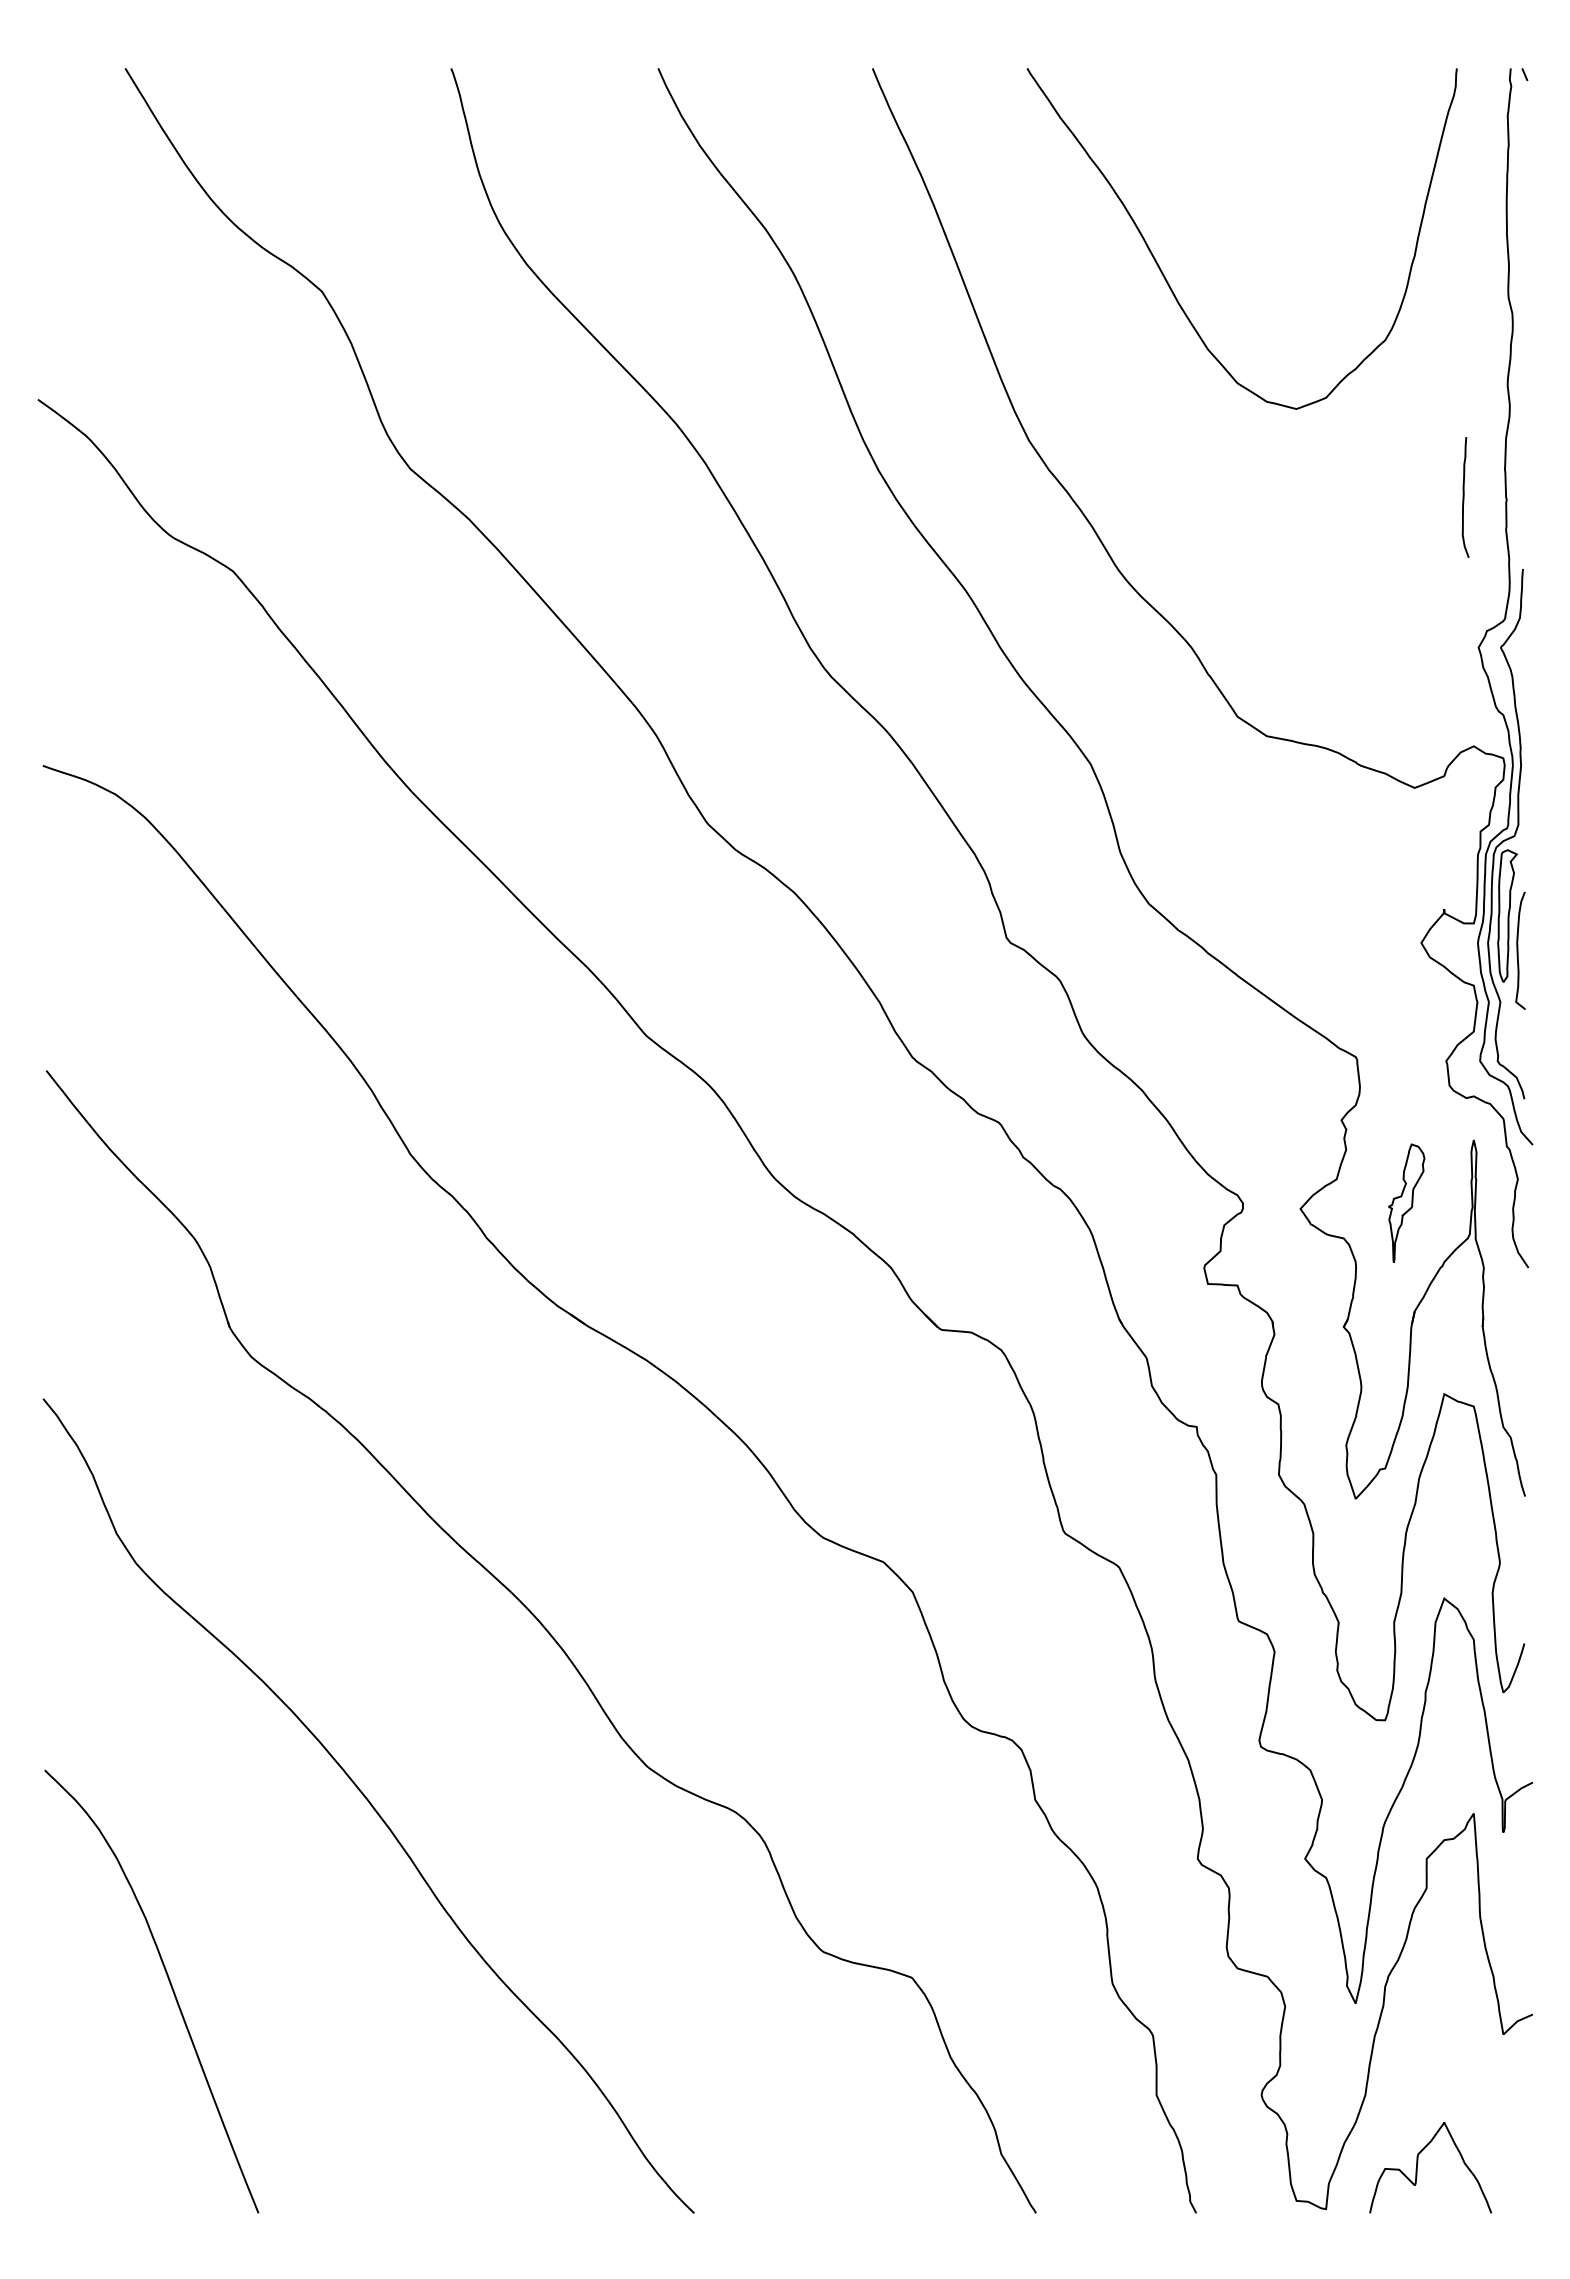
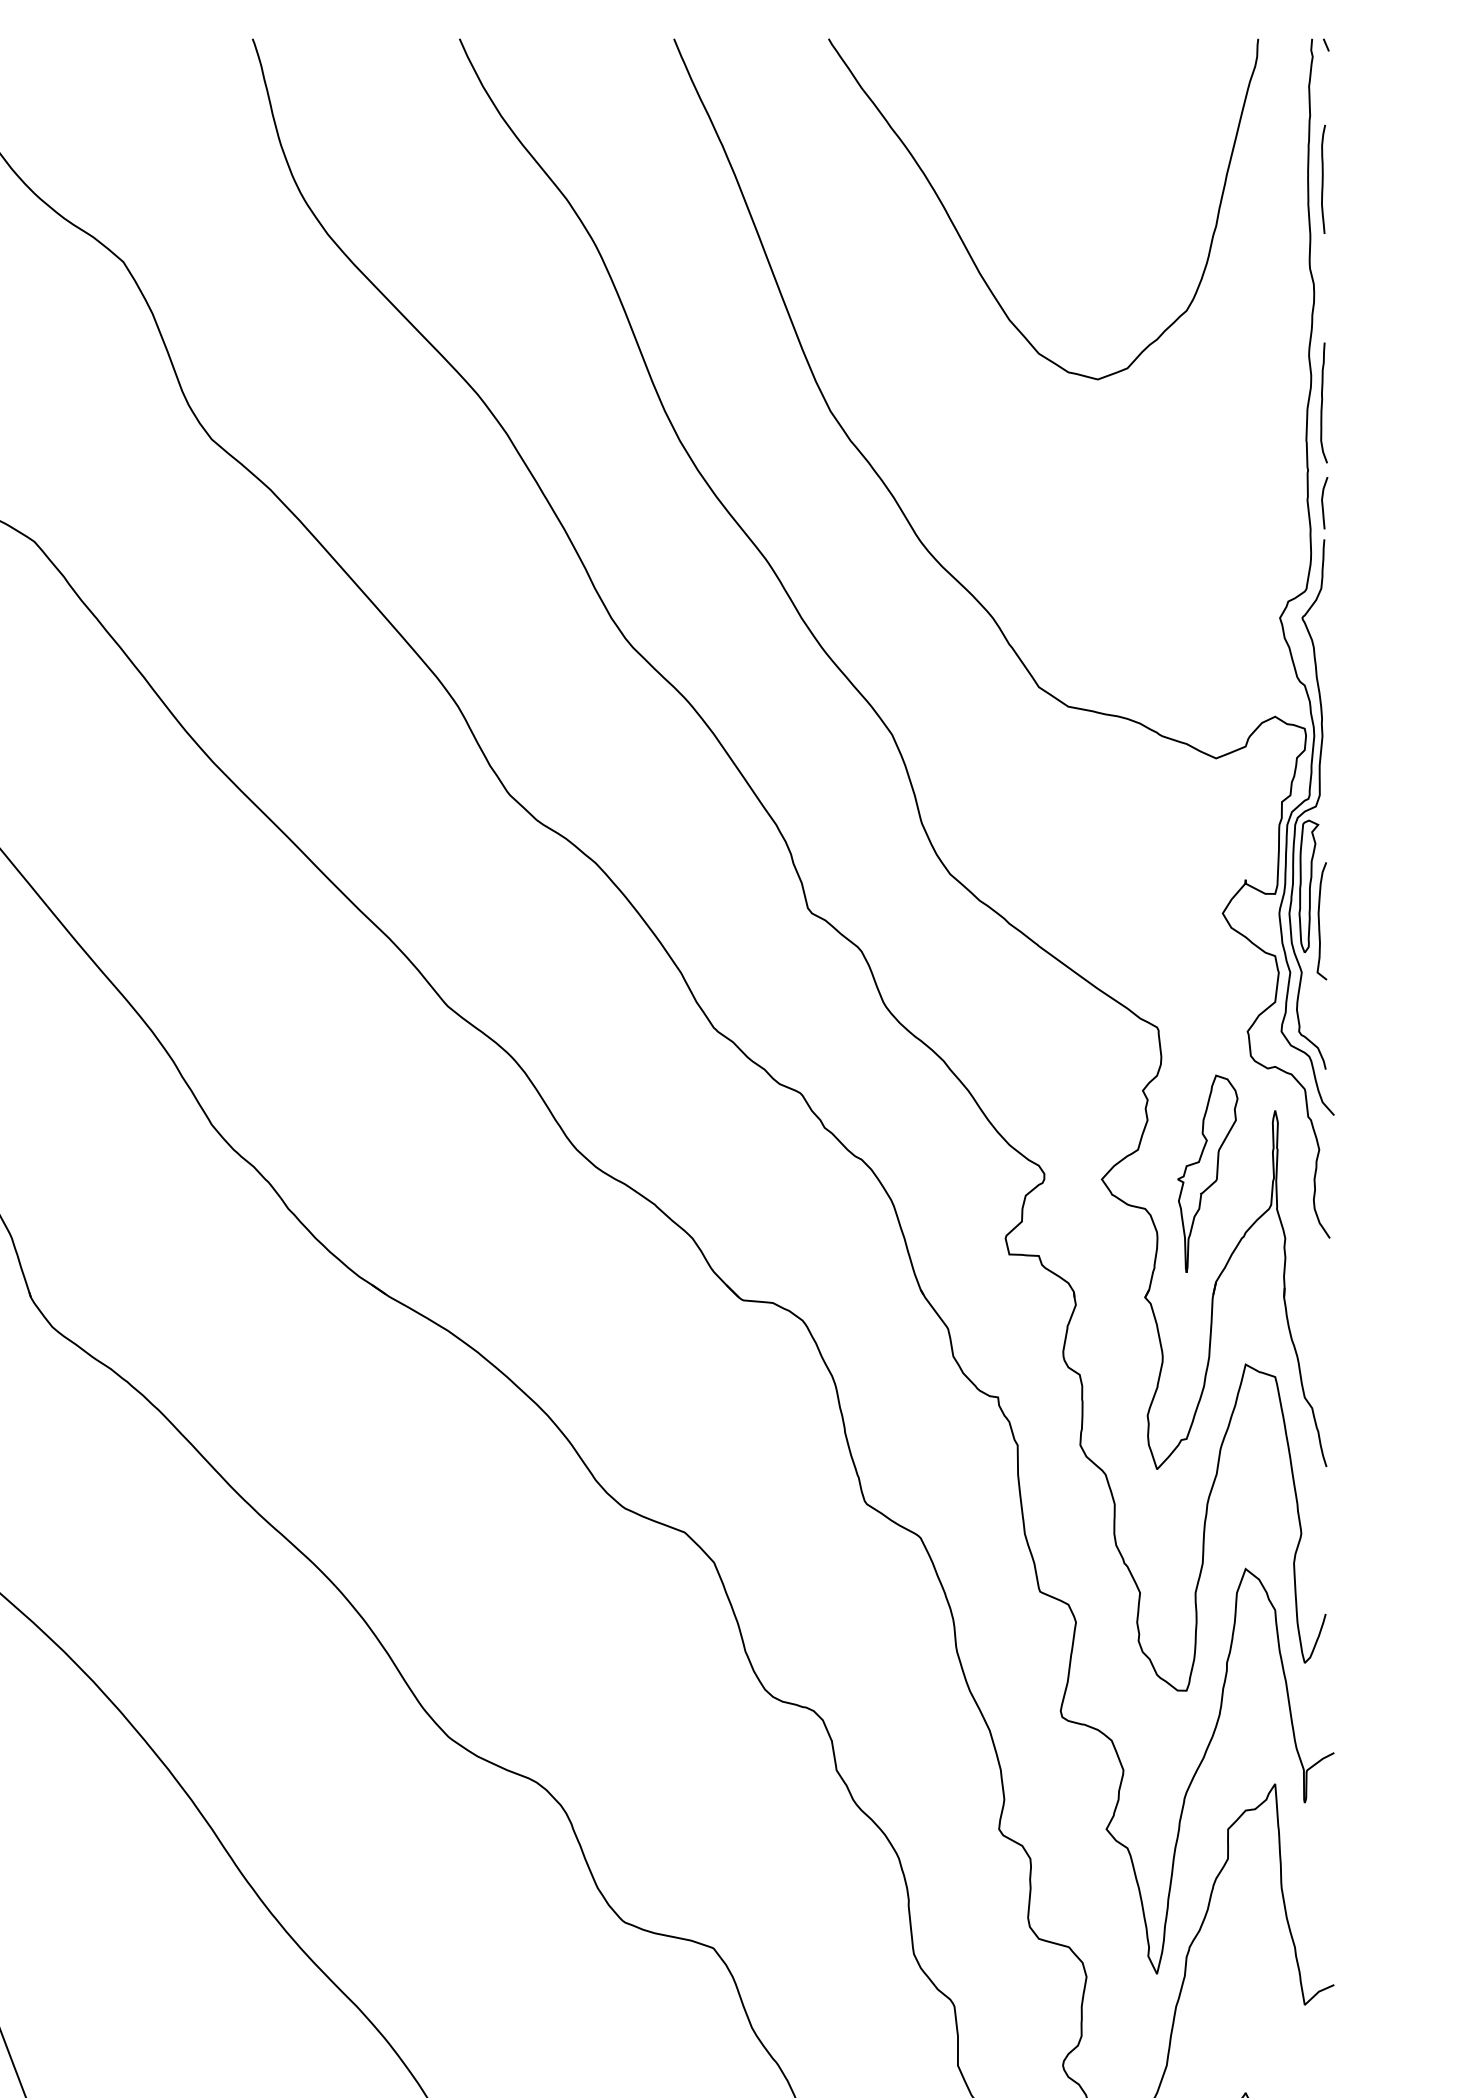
curve: (1521, 208) -> (1322, 178), added
curve: (1464, 497) -> (1322, 402), moved
curve: (1521, 532) -> (1322, 502), added
part: (1406, 1203) -> (1207, 1173), size x1.67

